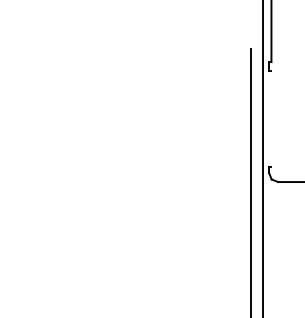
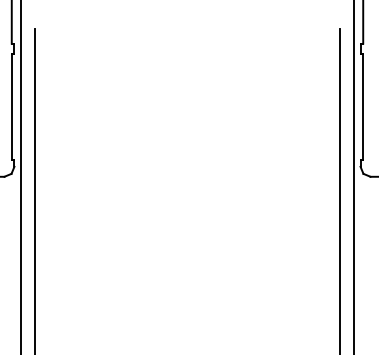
line: (271, 118) -> (363, 106), added

